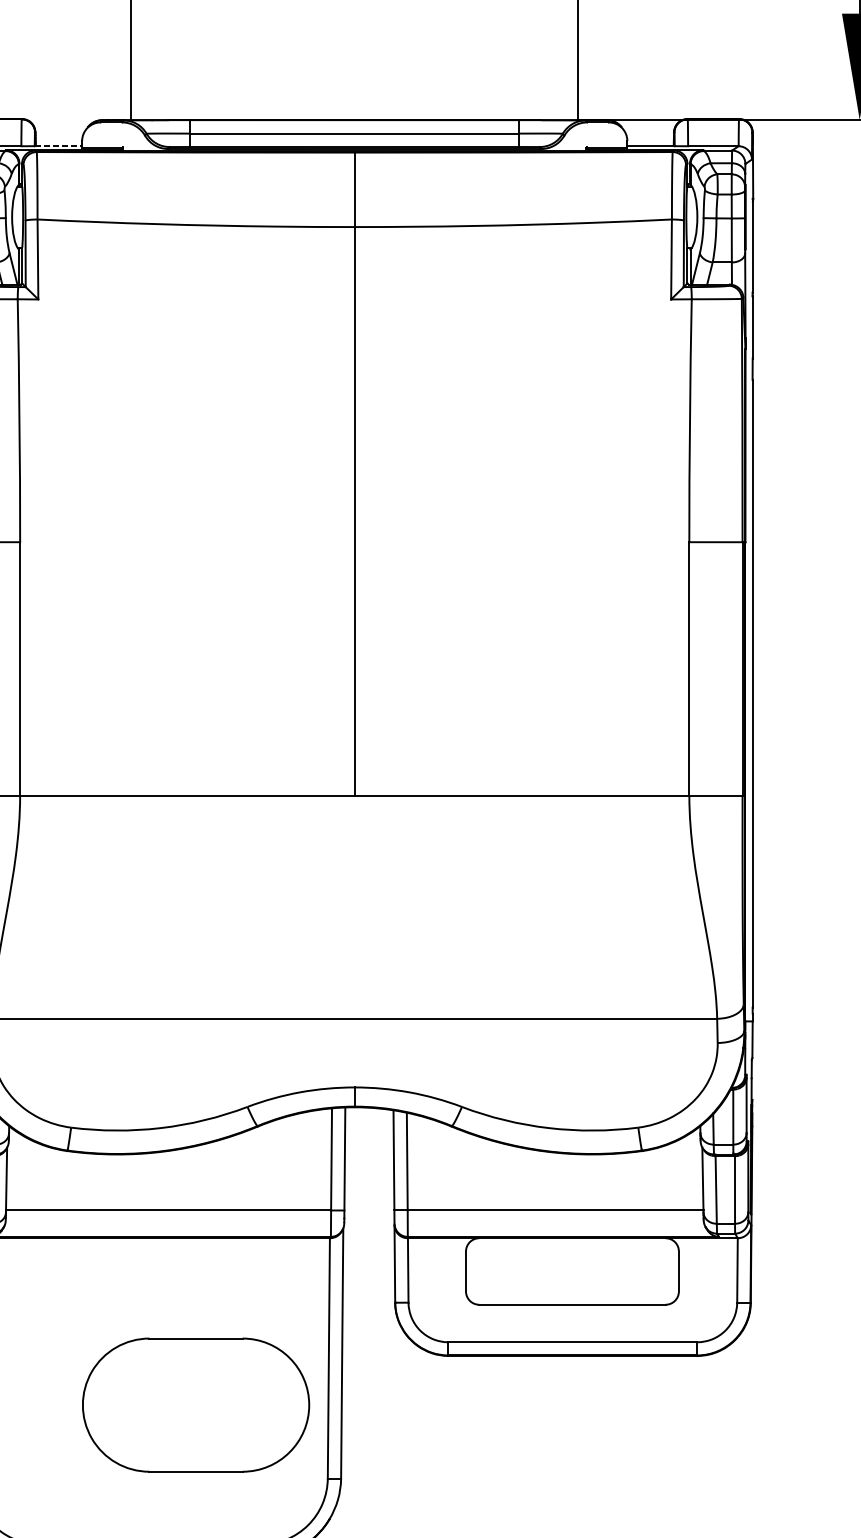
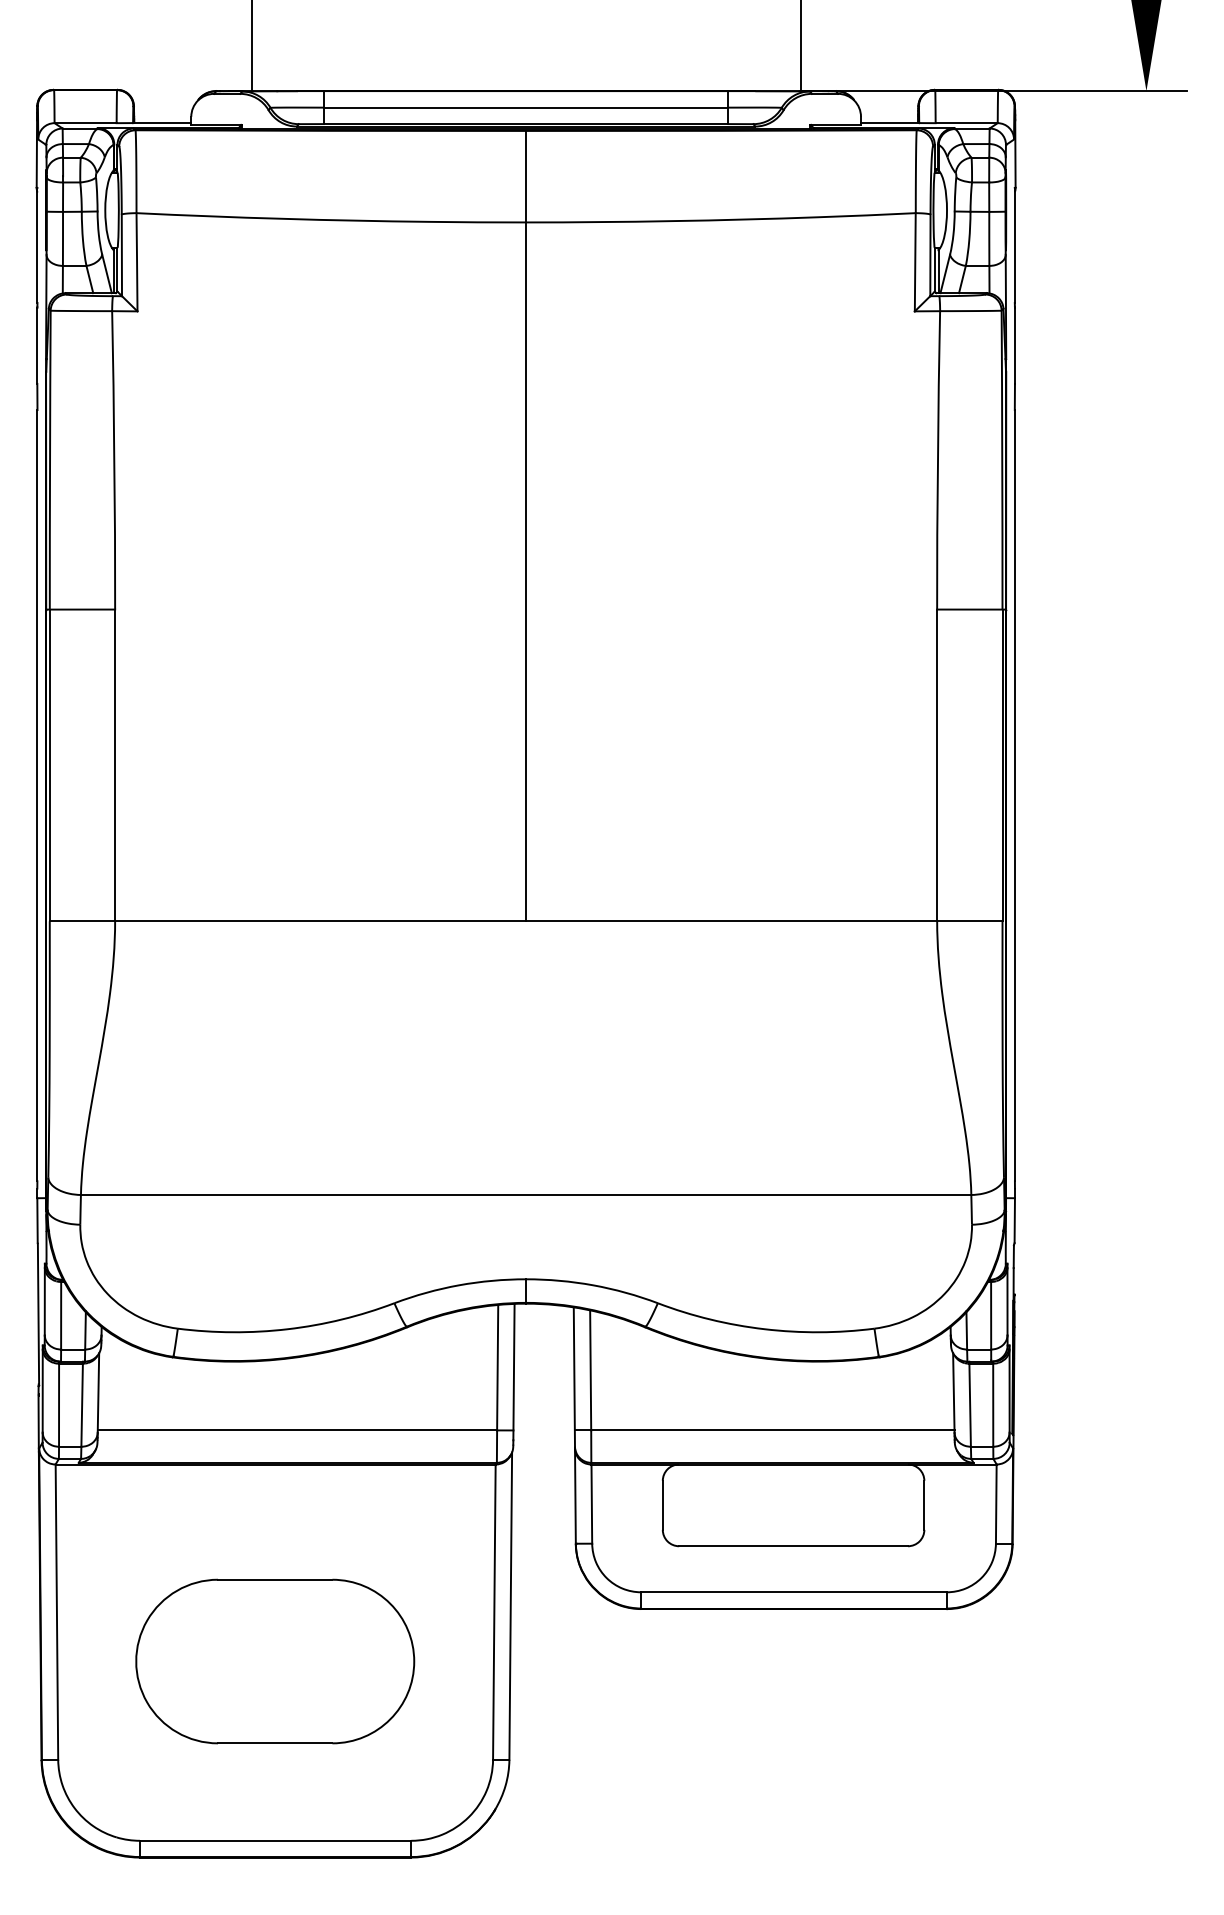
line: (58, 145) -> (162, 122), dashed -> solid
part: (196, 1405) -> (275, 1661), moved

